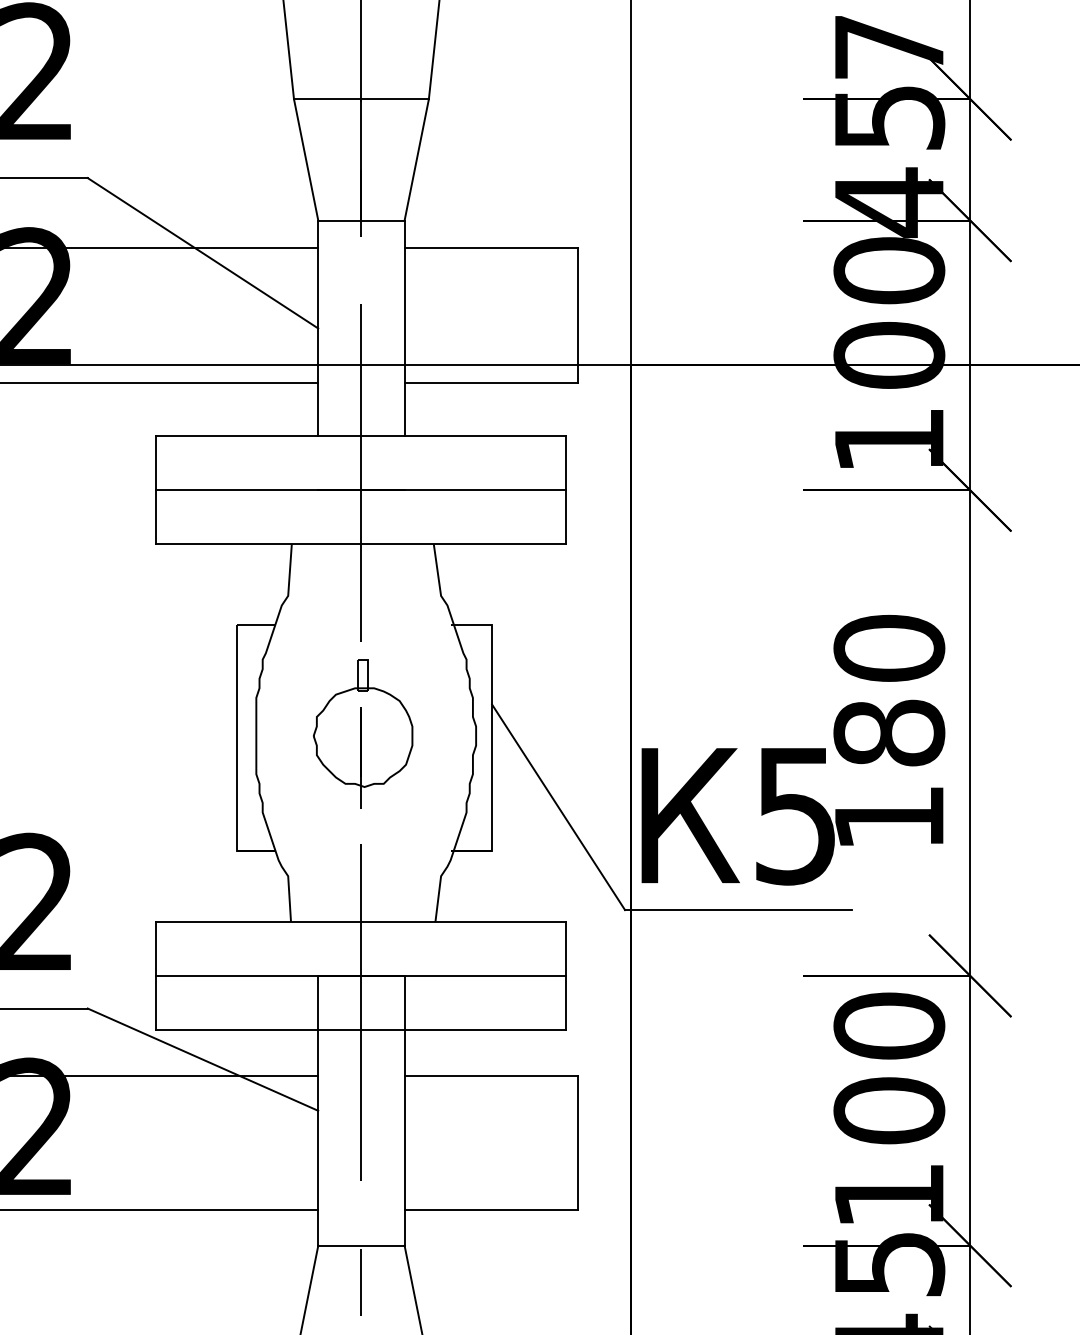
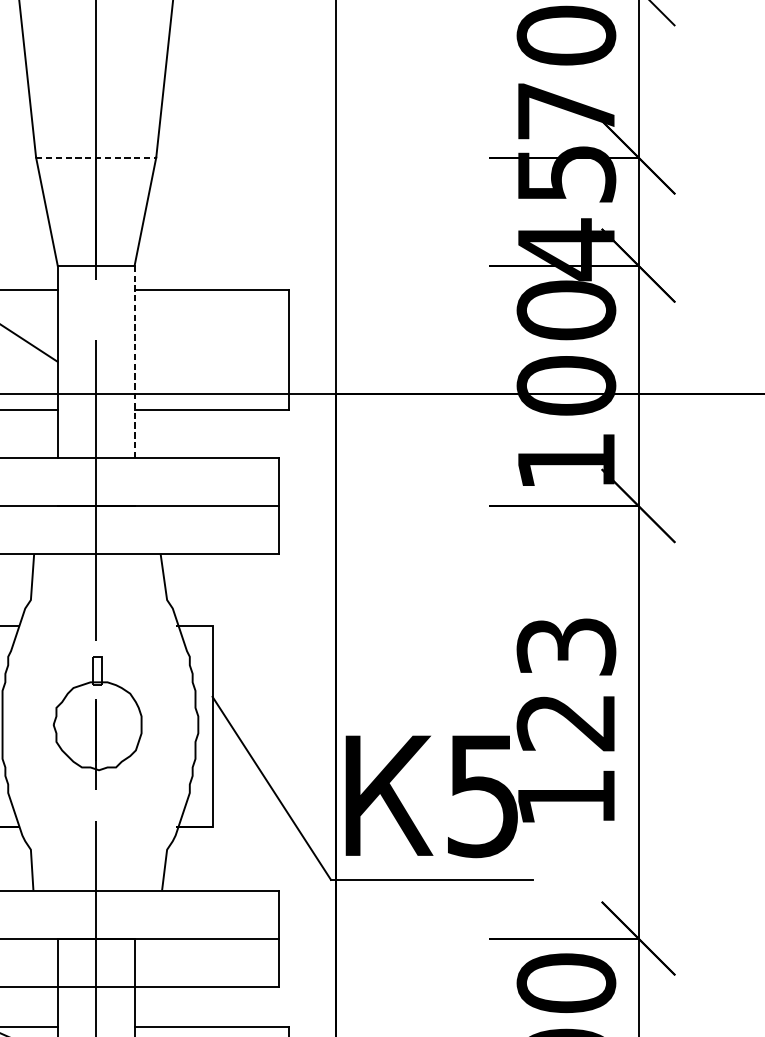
line: (361, 99) -> (96, 157), solid -> dashed
line: (404, 328) -> (134, 361), solid -> dashed
text: (889, 690) -> (566, 684), 180 -> 123

